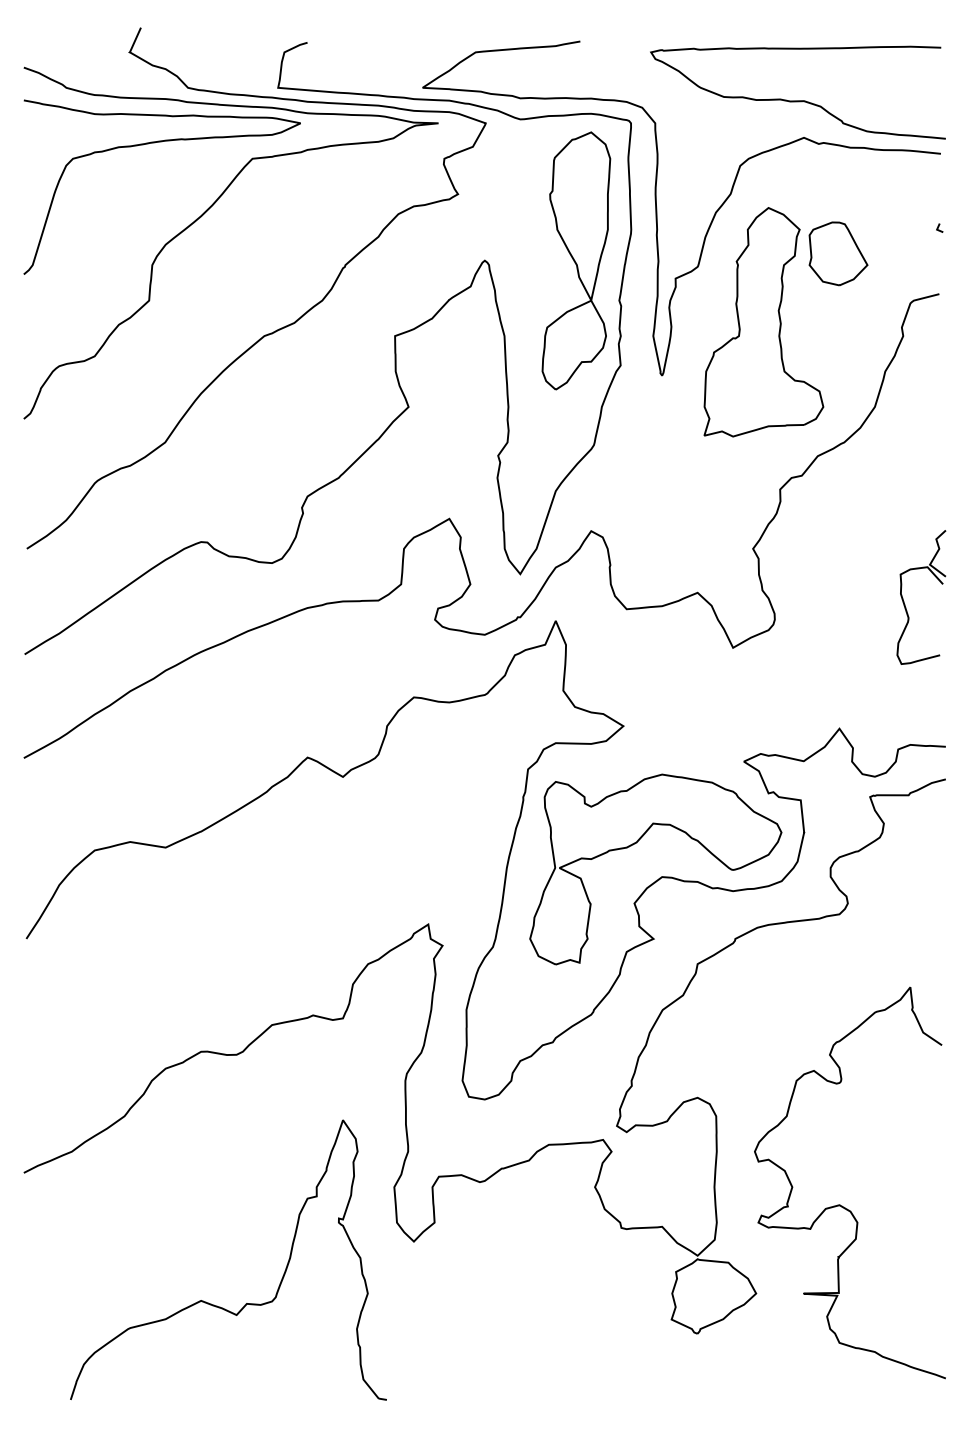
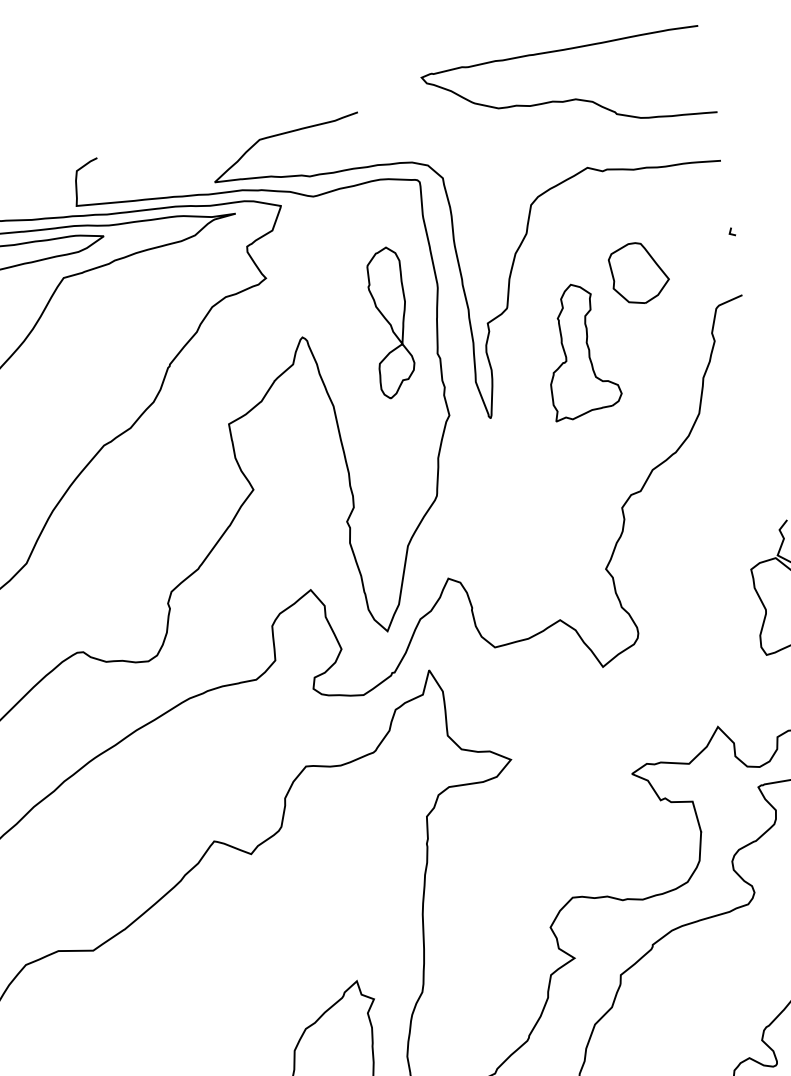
curve: (797, 100) -> (569, 99), moved
part: (576, 260) -> (390, 322), size x0.6
part: (763, 322) -> (578, 351), size x0.6
part: (635, 844) -> (541, 870), removed

